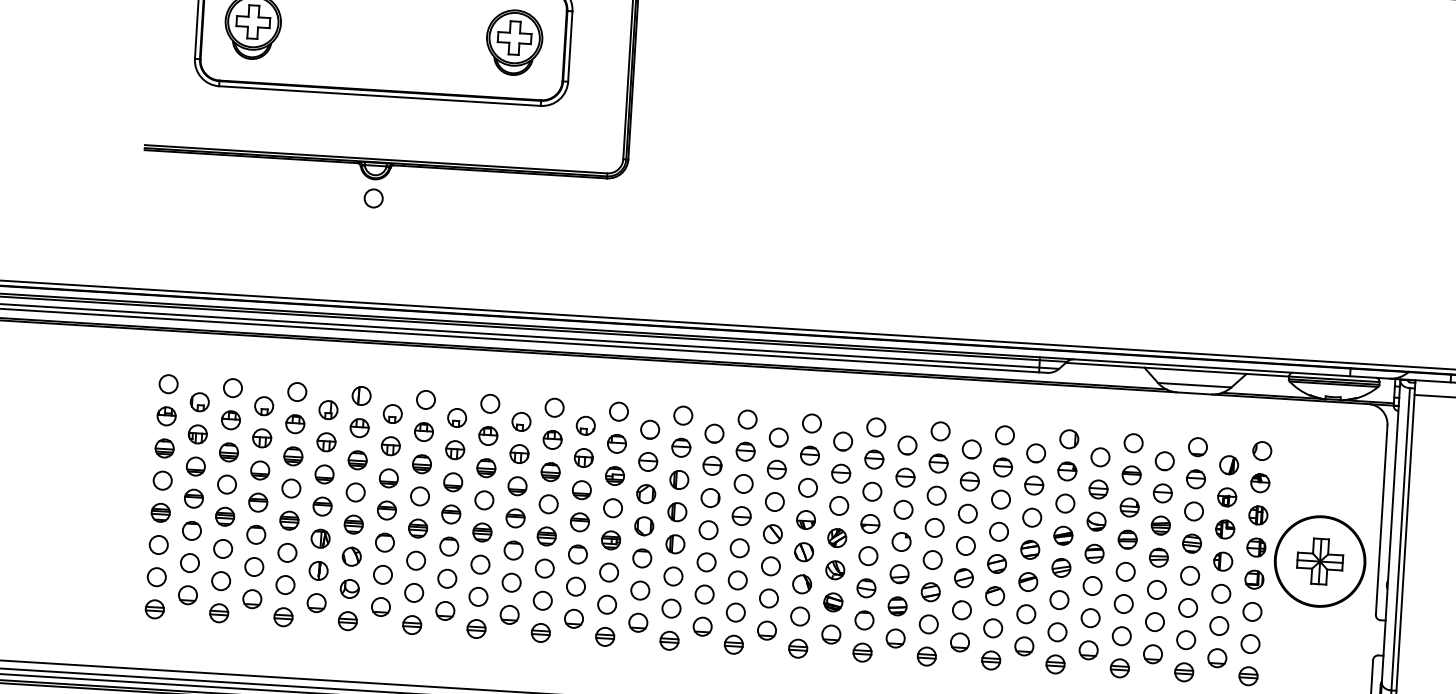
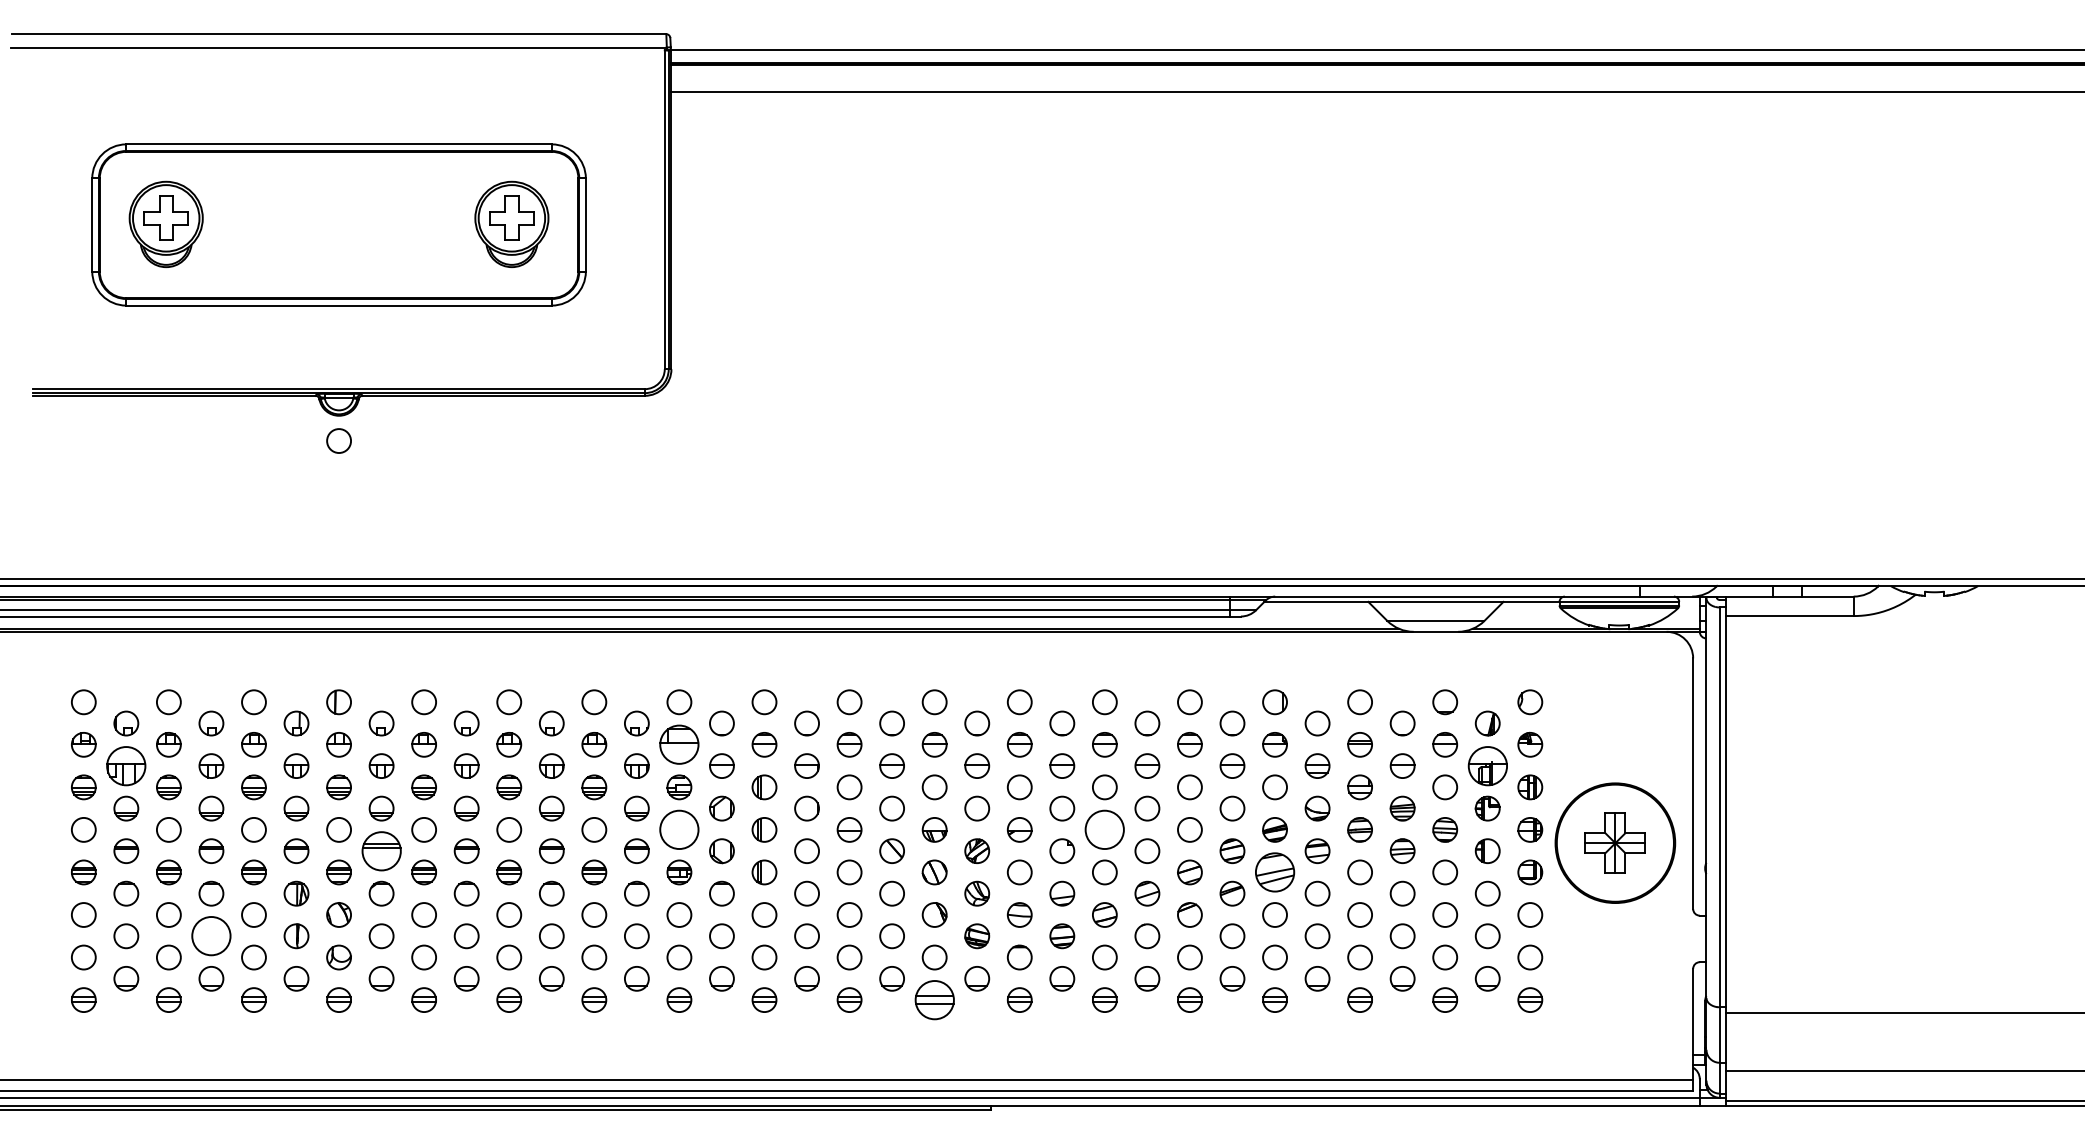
part: (197, 433) -> (126, 765), size x1.6
part: (617, 443) -> (679, 744), size x1.6
part: (1227, 496) -> (1487, 765), size x1.6
circle: (613, 507) -> (679, 829), size x1.6
part: (386, 510) -> (381, 850), size x1.6
circle: (934, 527) -> (1104, 829), size x1.6
circle: (254, 567) -> (211, 936), size x1.6
part: (1061, 567) -> (1274, 872), size x1.6
part: (798, 648) -> (934, 999), size x1.6

